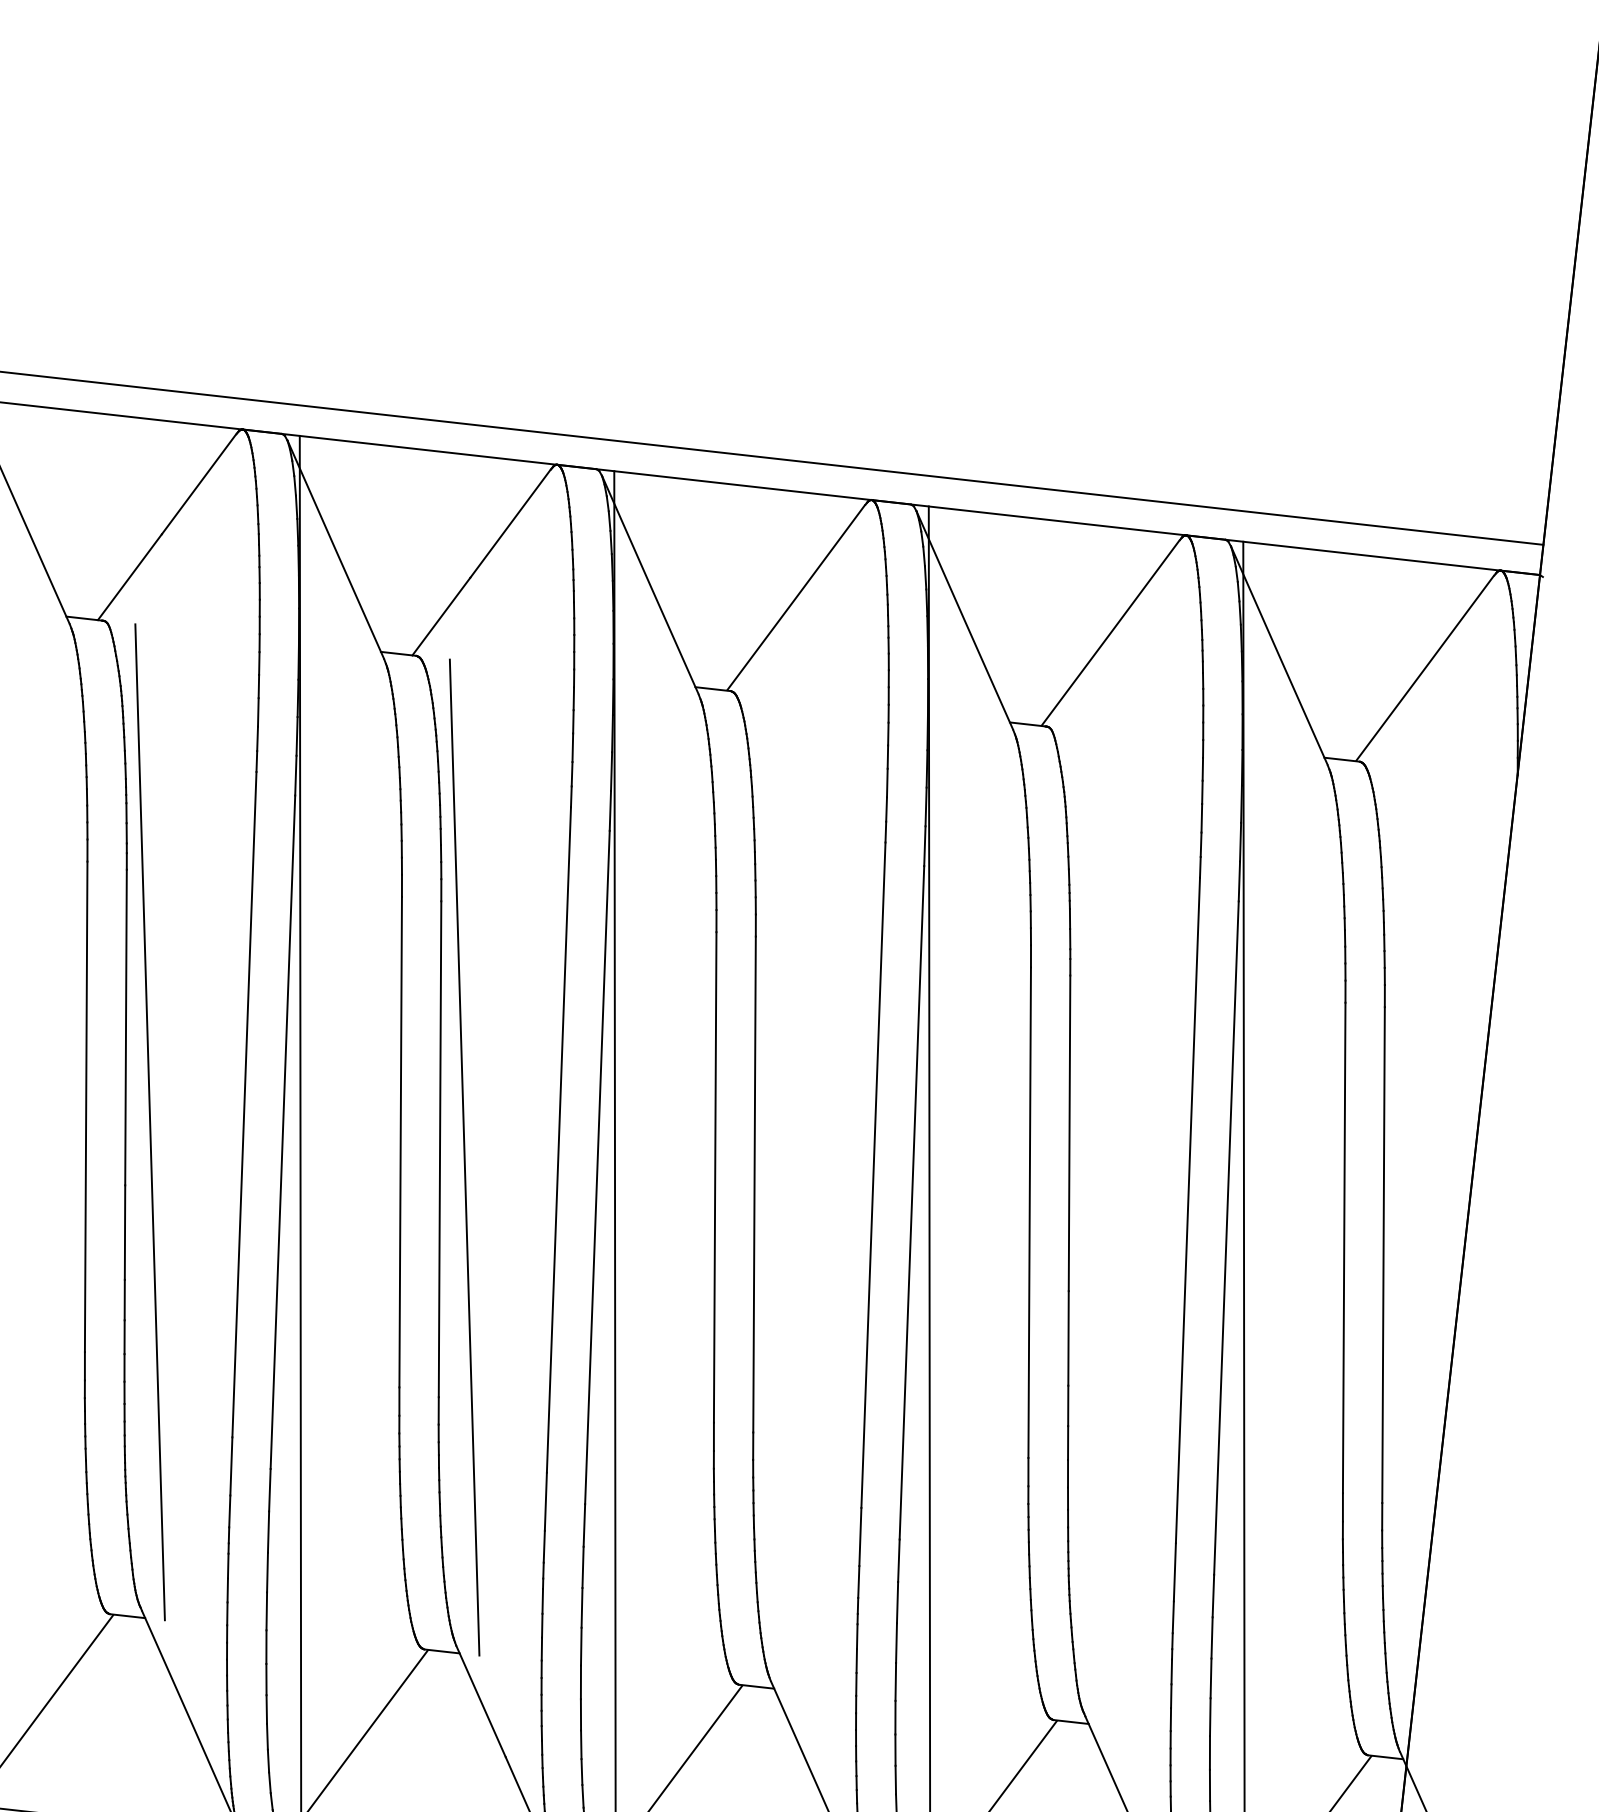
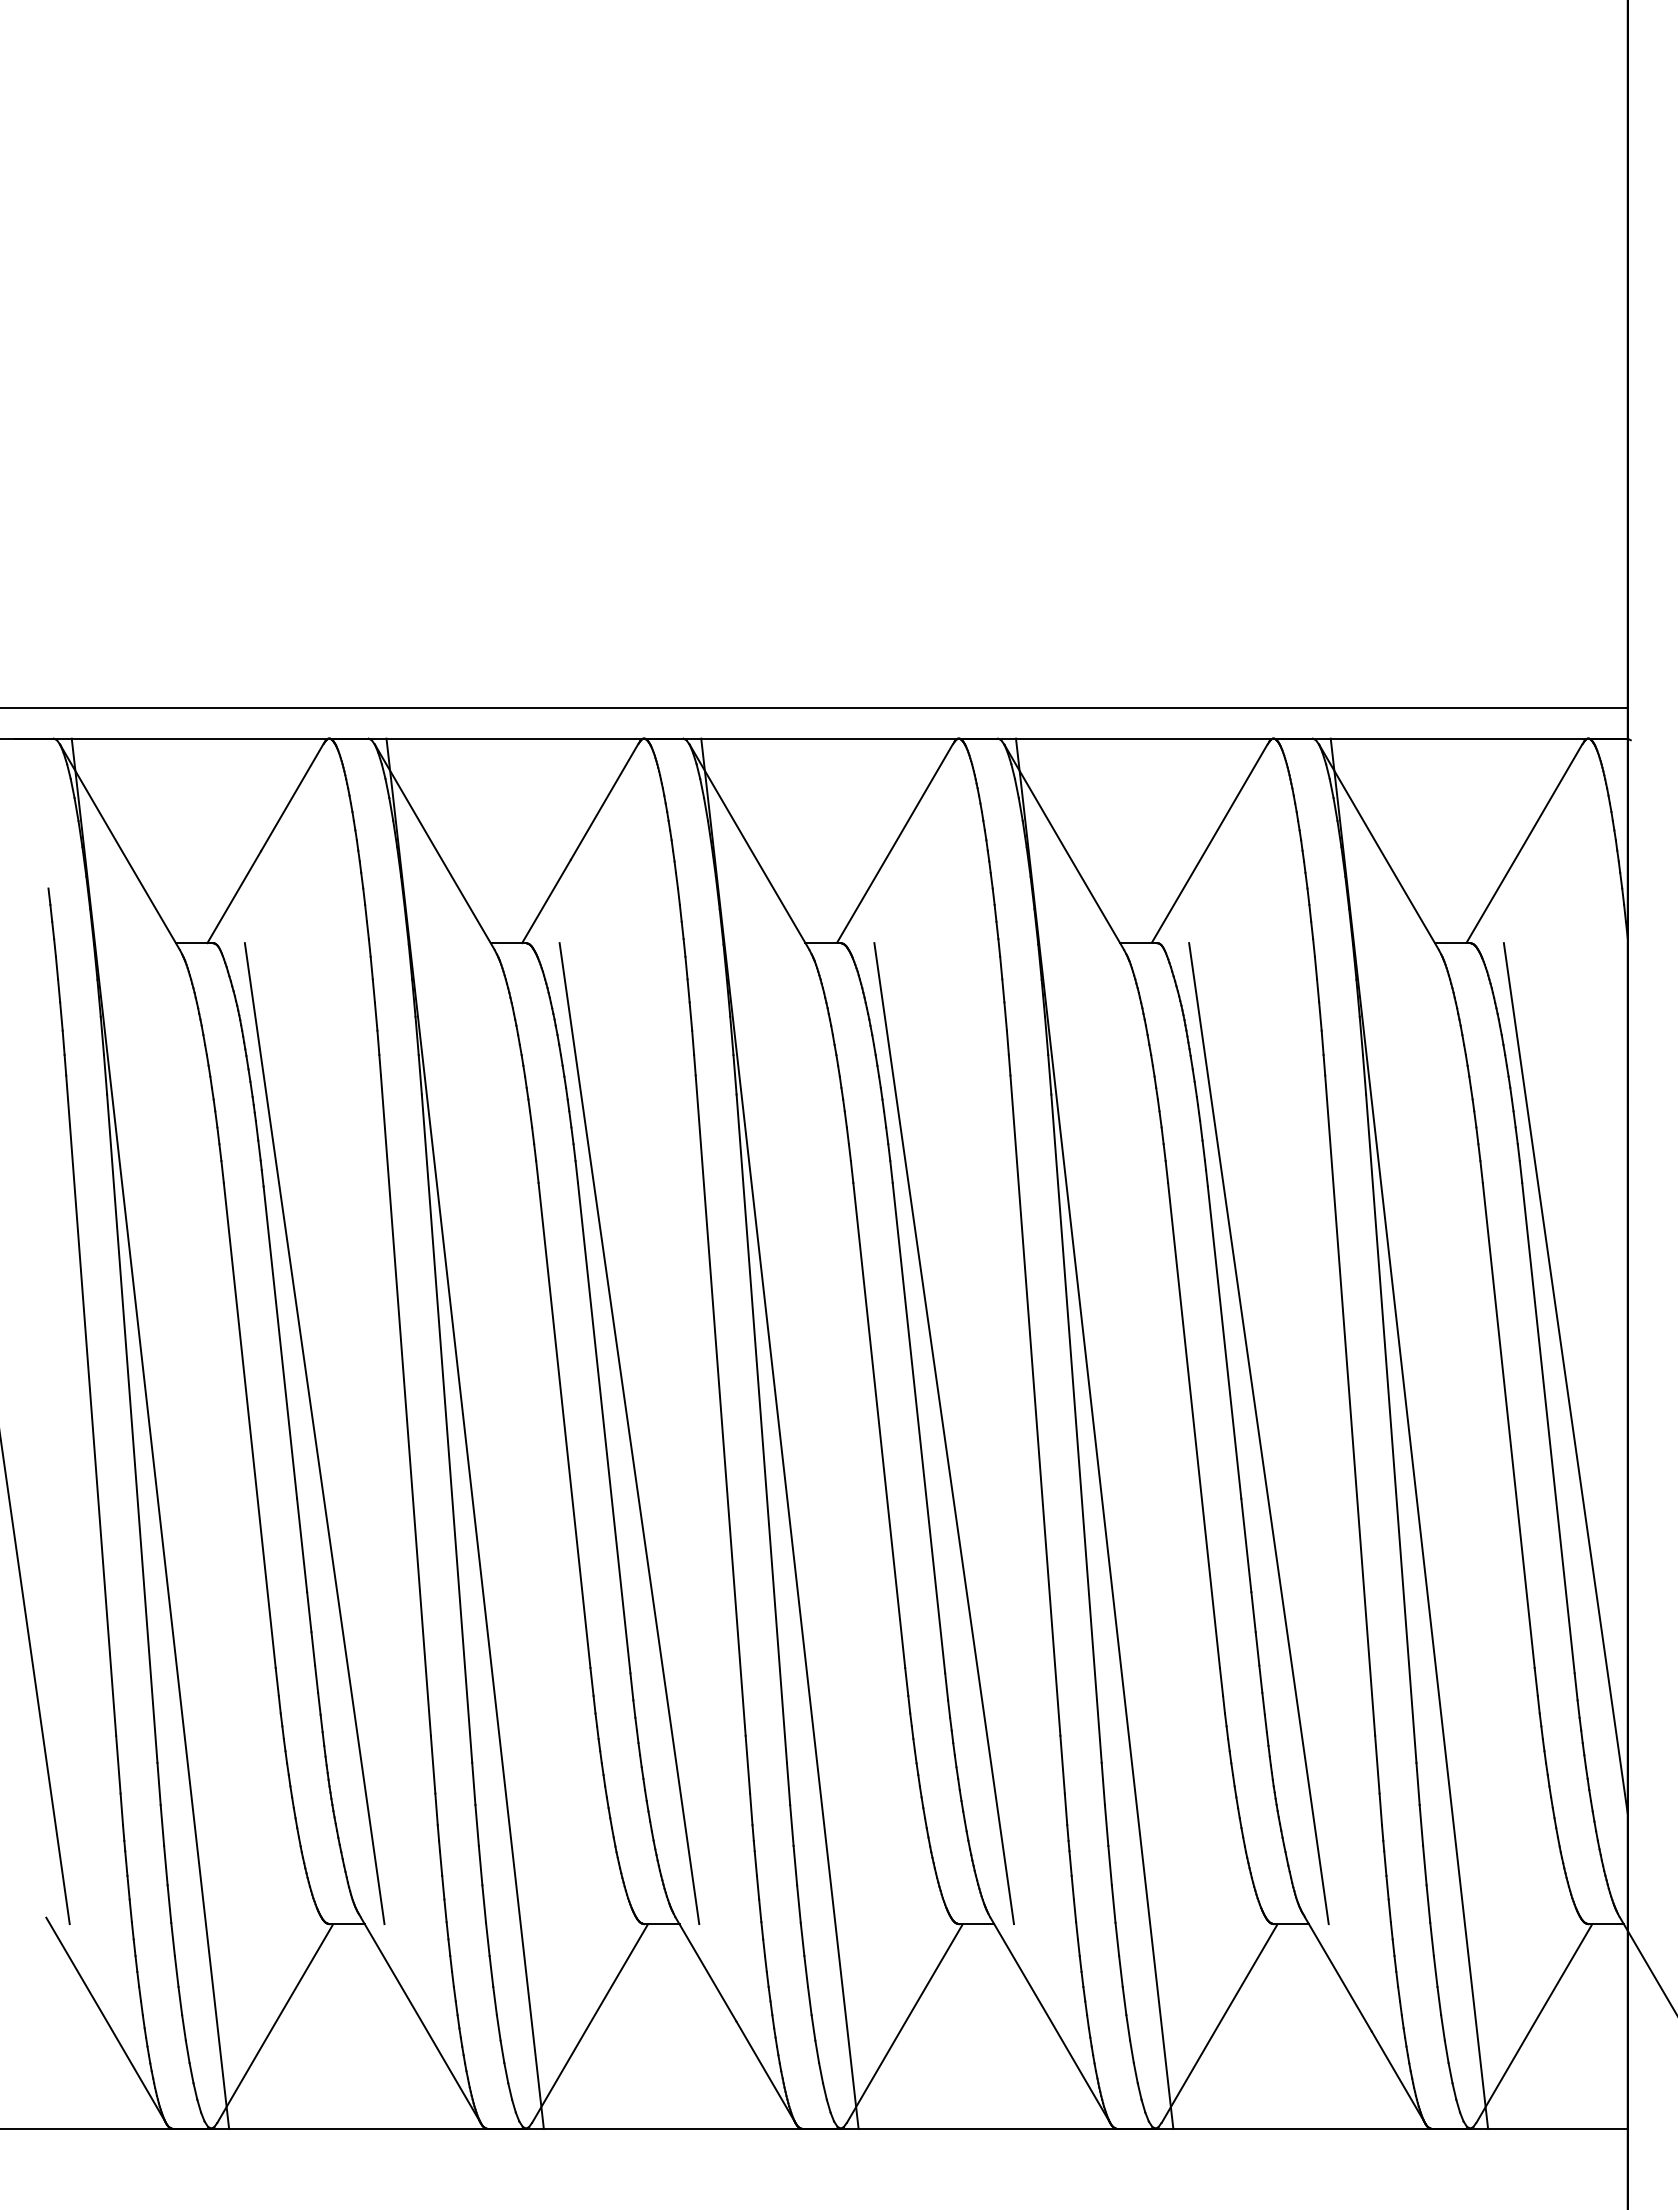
line: (778, 1192) -> (943, 1433), added
line: (1406, 1207) -> (1565, 1378), added
line: (1093, 1227) -> (1258, 1433), added

